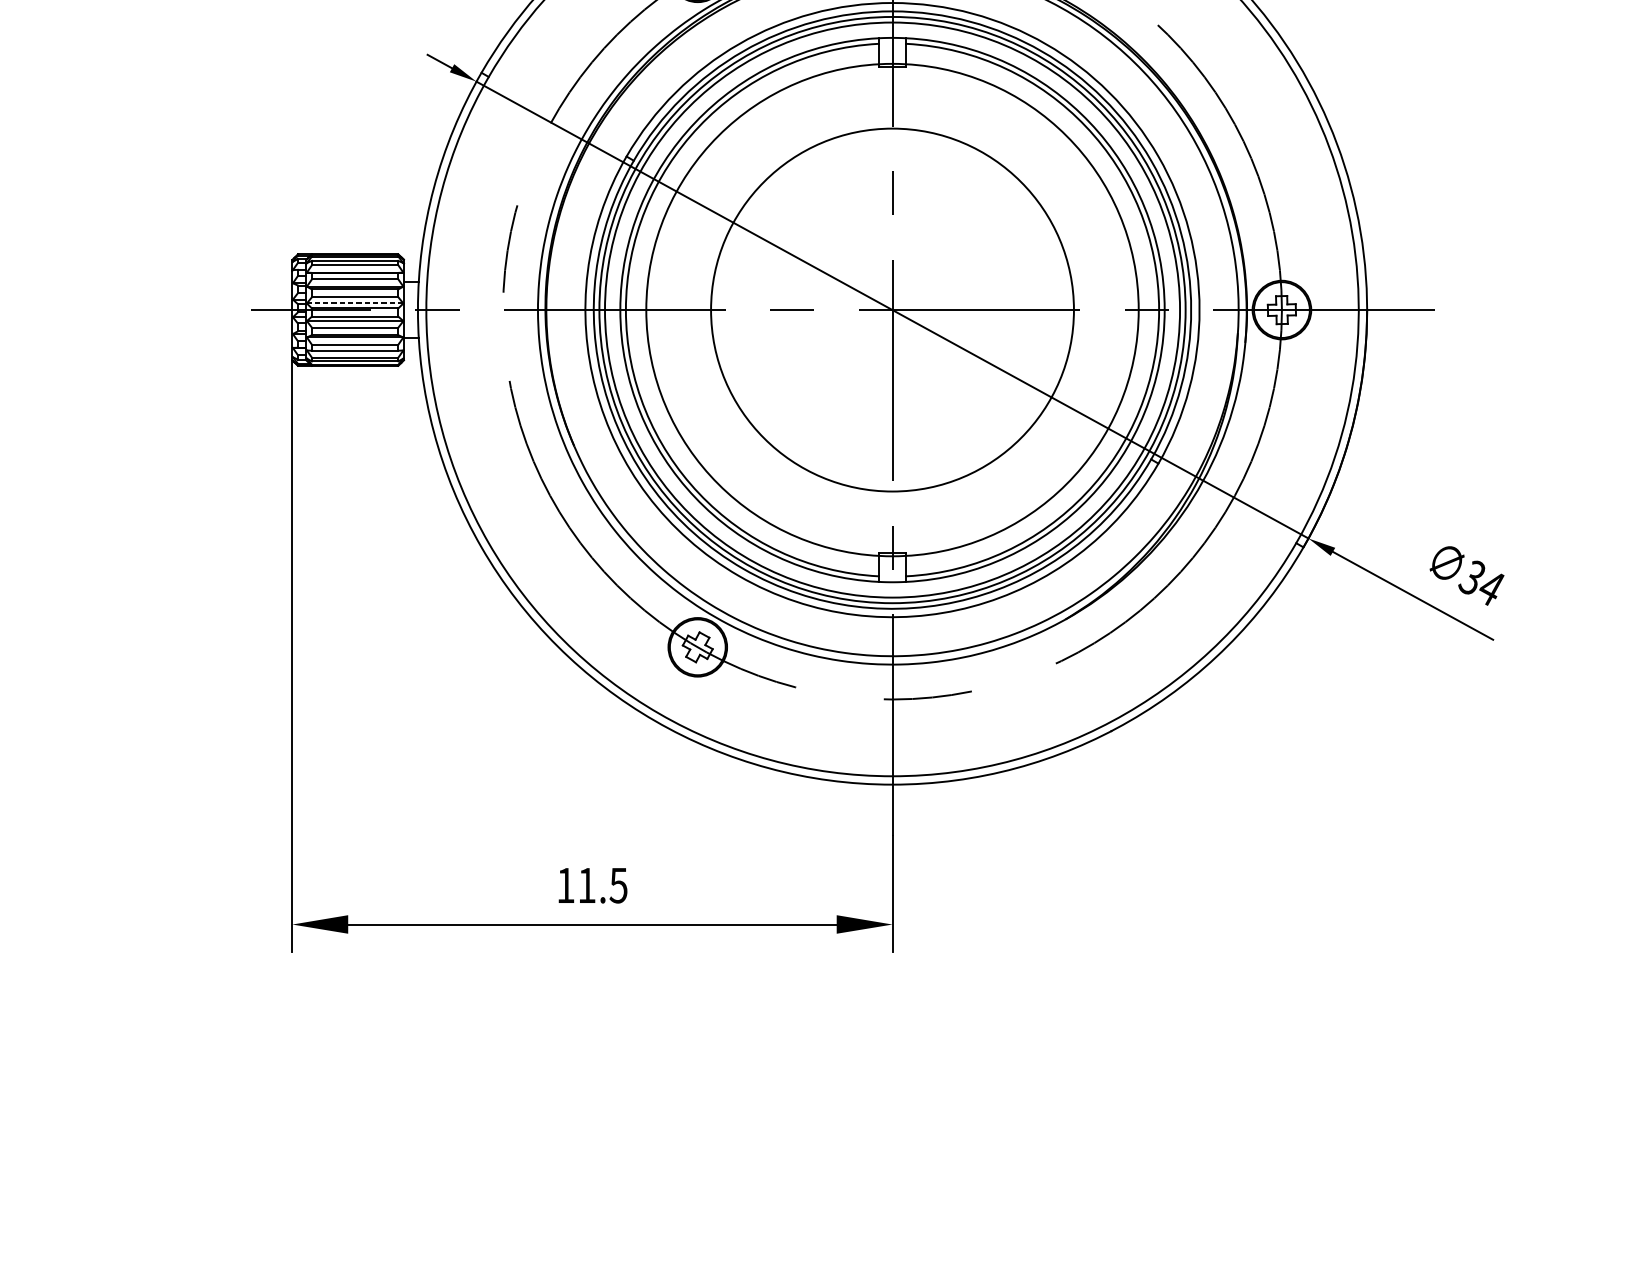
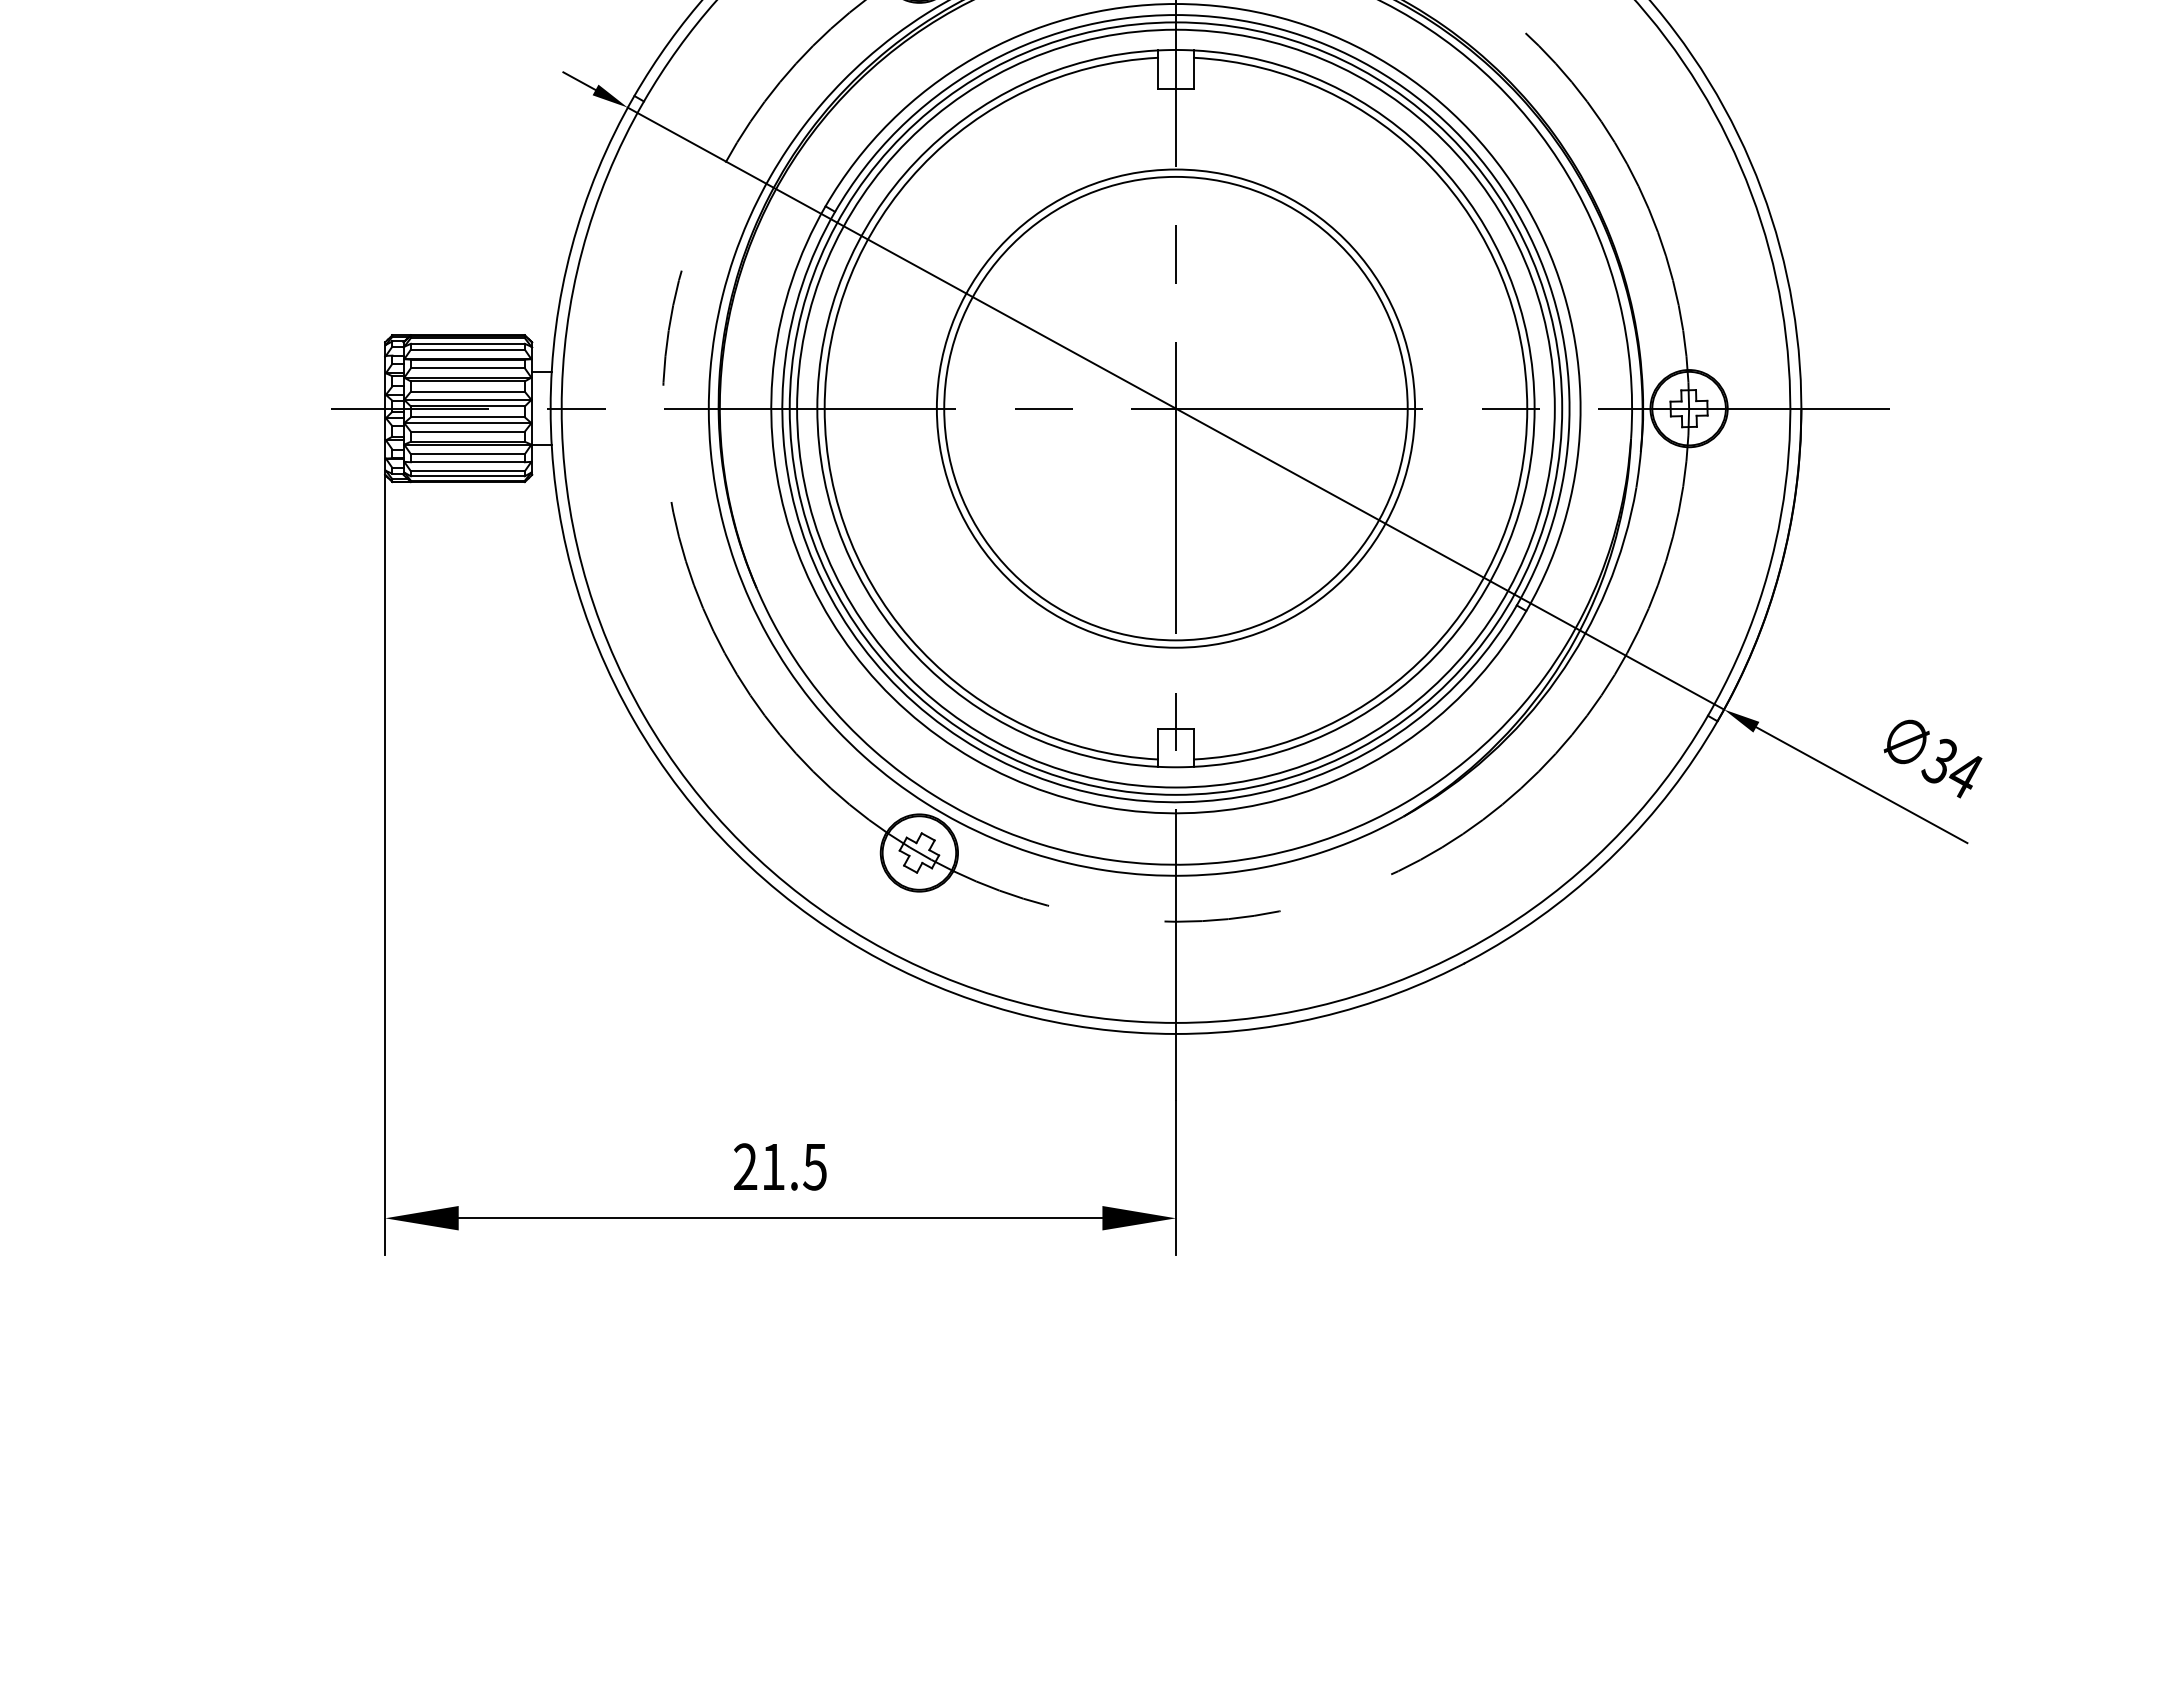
line: (354, 303) -> (467, 399), dashed -> solid
circle: (892, 309) -> (1175, 408), size x0.71
text: (565, 885) -> (745, 1166), 11.5 -> 21.5

